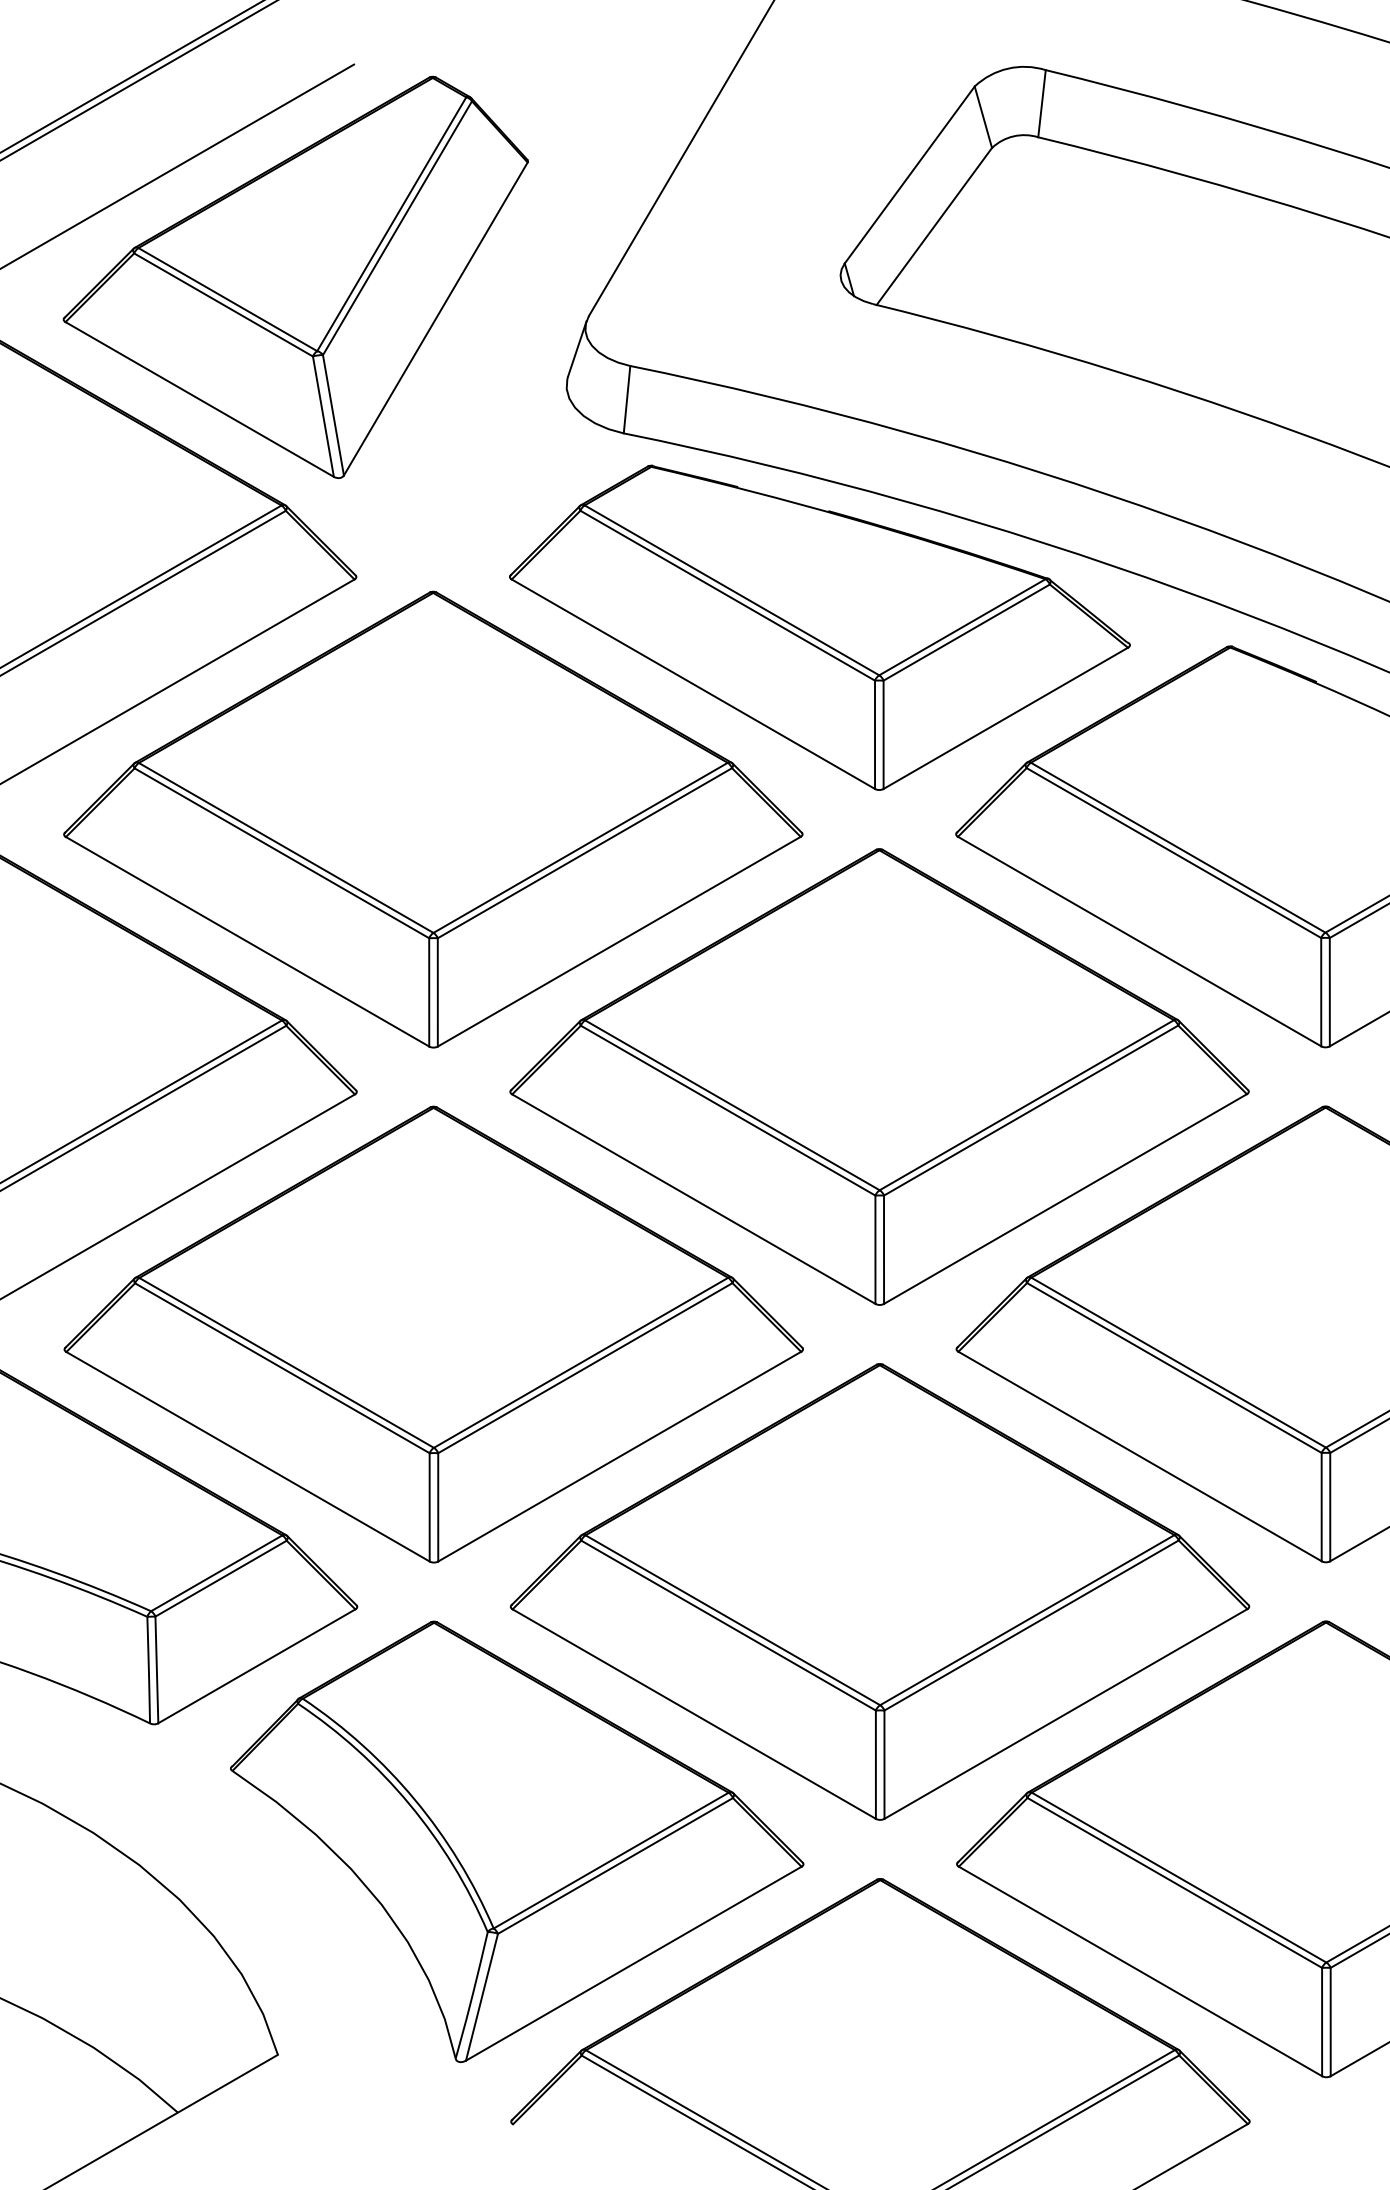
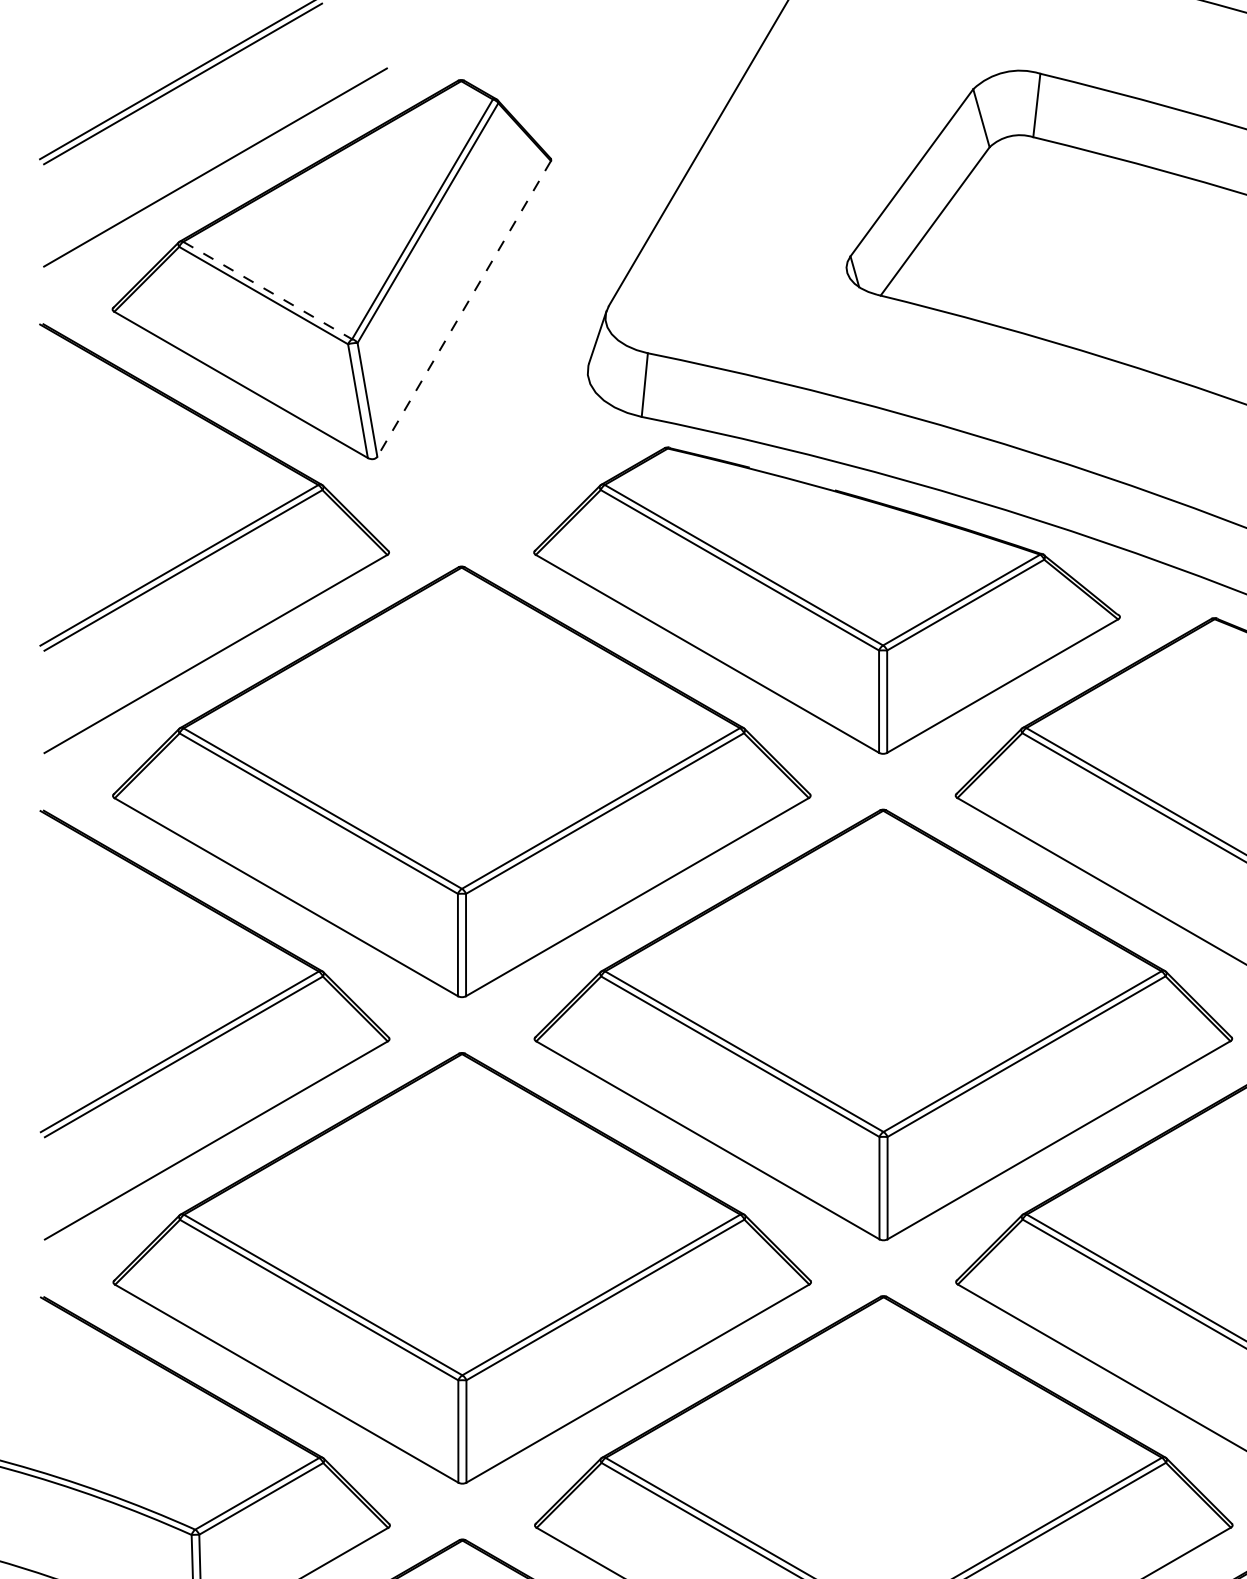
line: (228, 299) -> (268, 290), solid -> dashed
line: (435, 319) -> (463, 309), solid -> dashed

